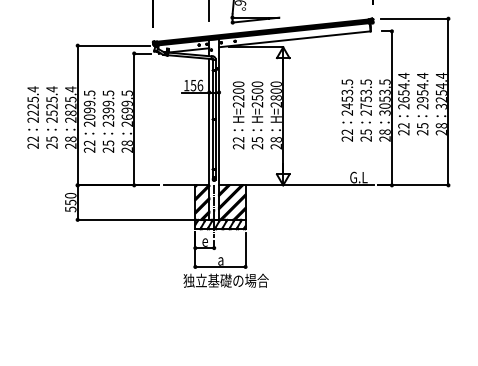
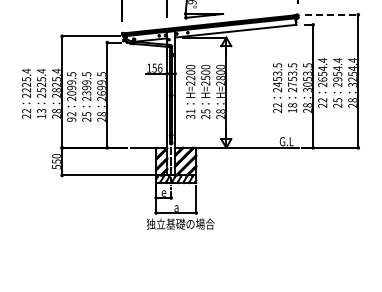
line: (414, 18) -> (331, 14), solid -> dashed
text: (366, 134) -> (292, 107), 25 -> 18
text: (51, 142) -> (41, 113), 25 -> 13
text: (238, 142) -> (190, 113), 22 -> 31
text: (89, 149) -> (71, 119), 22 -> 92

